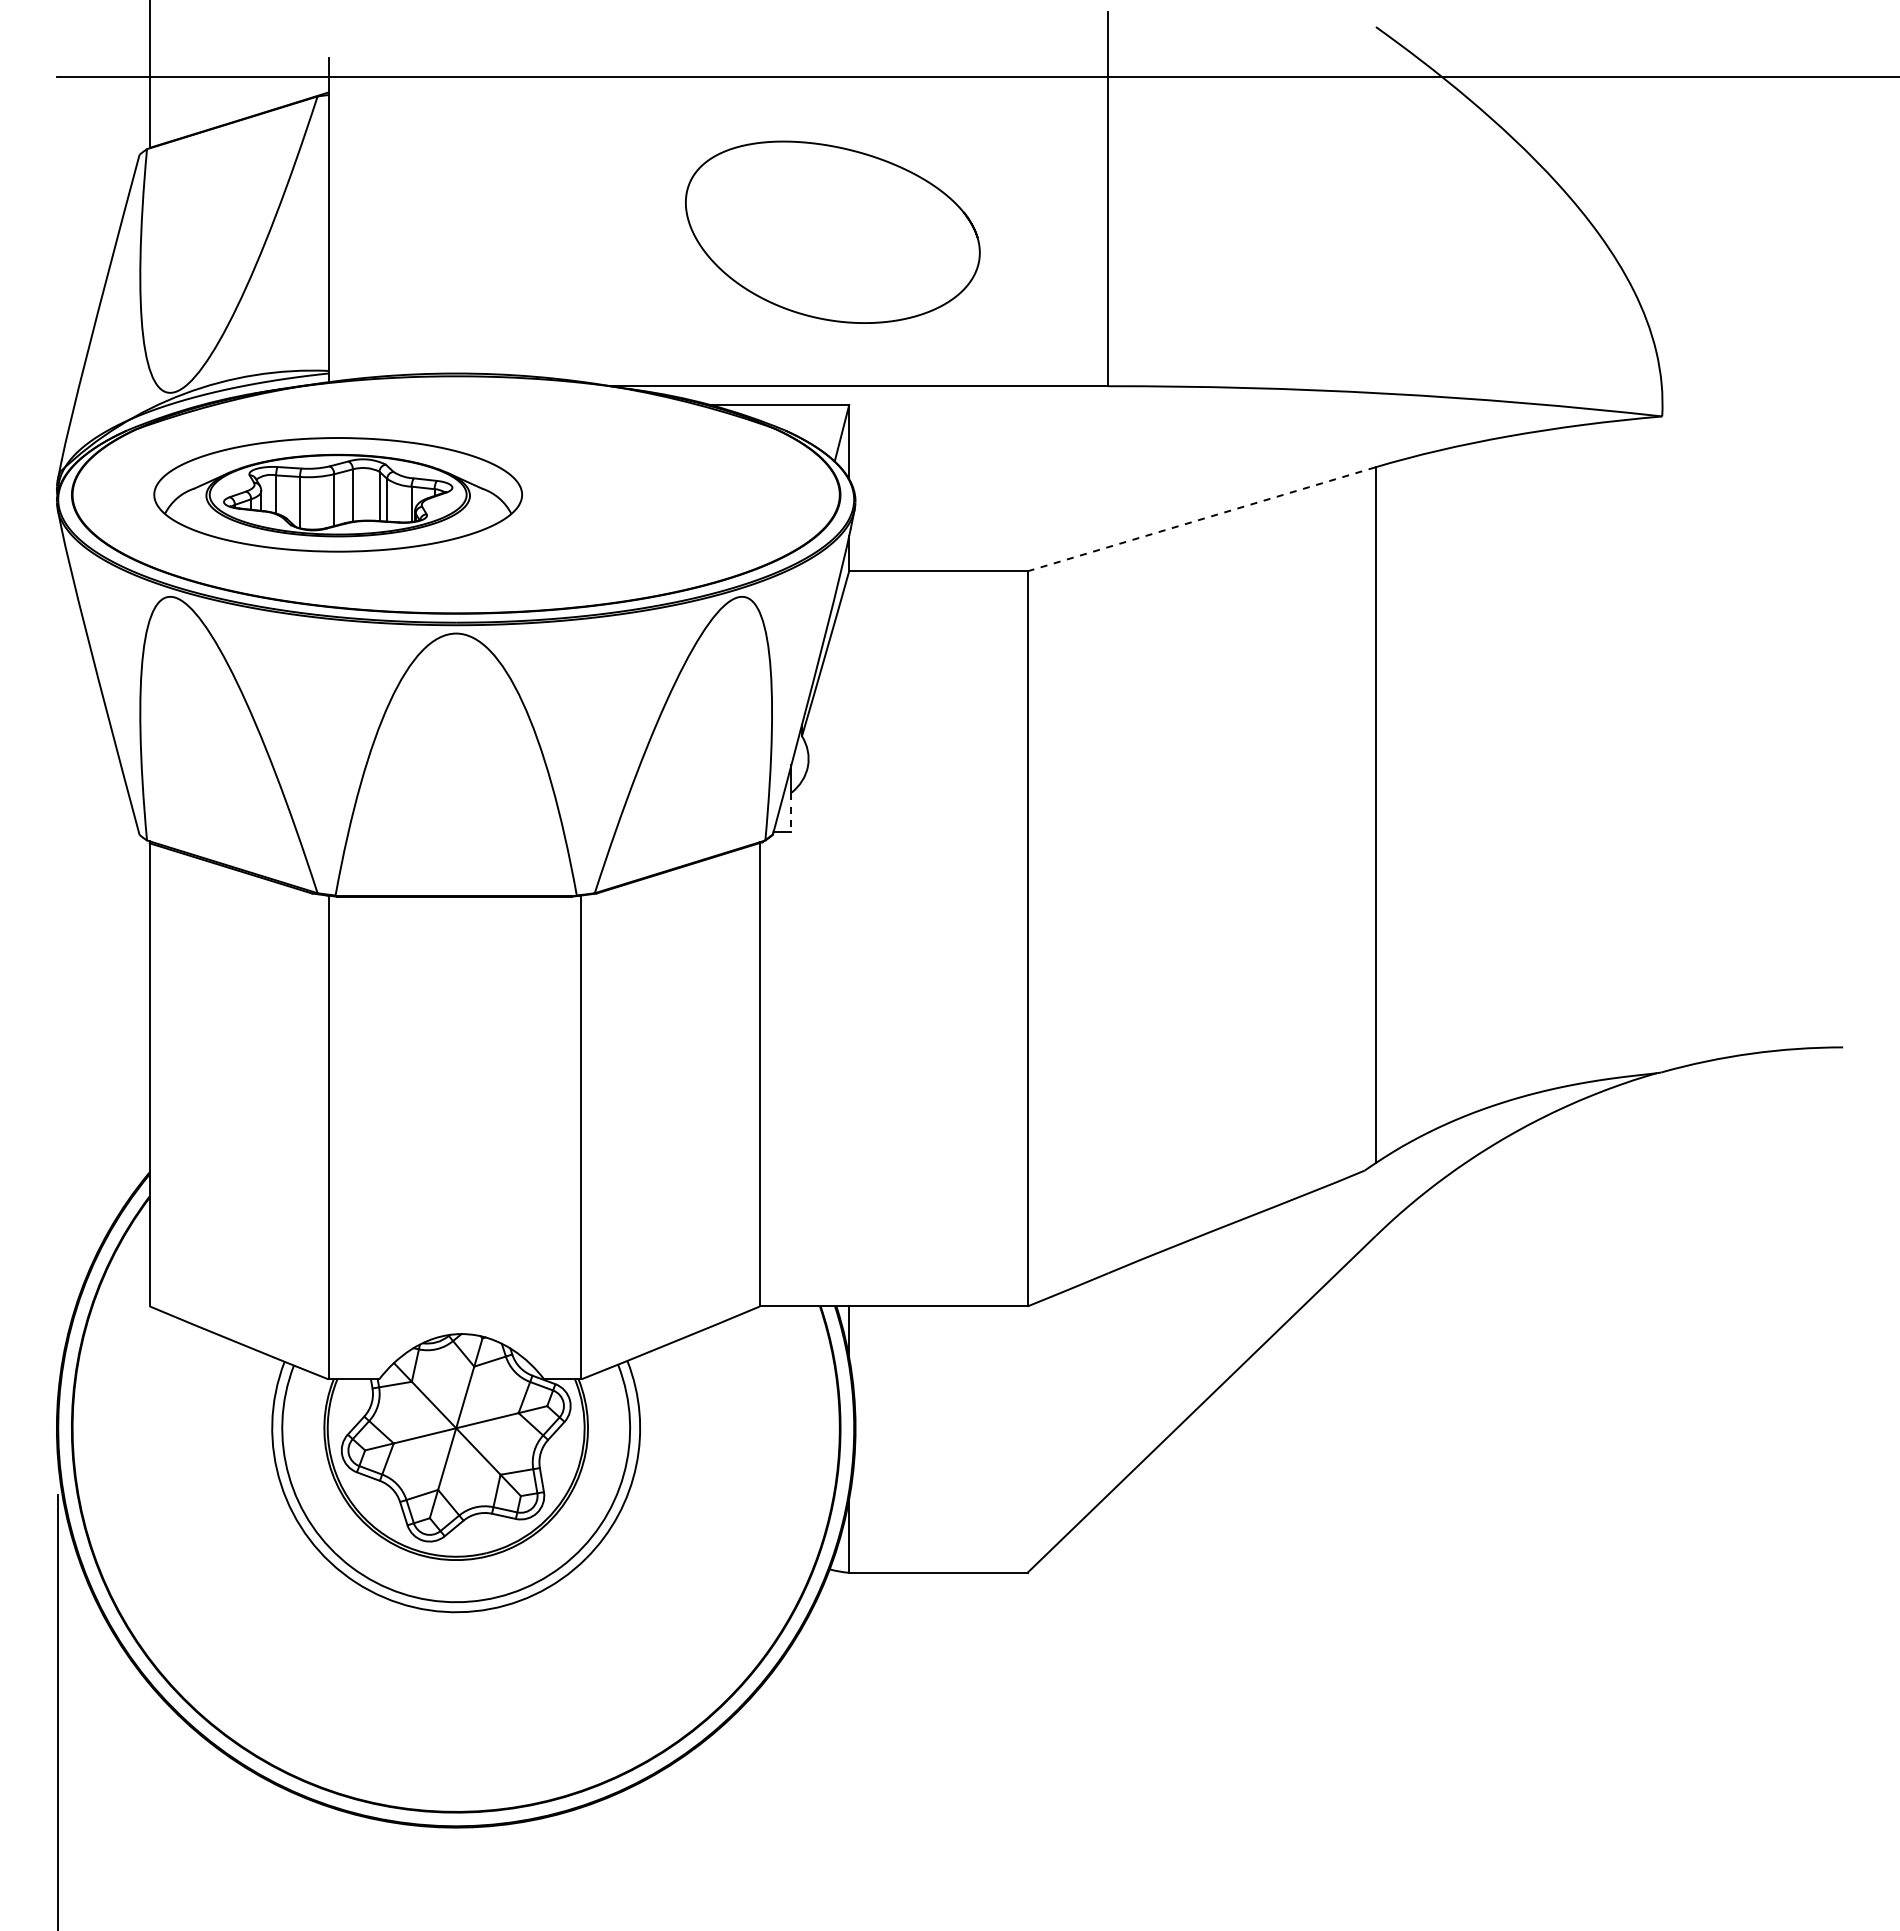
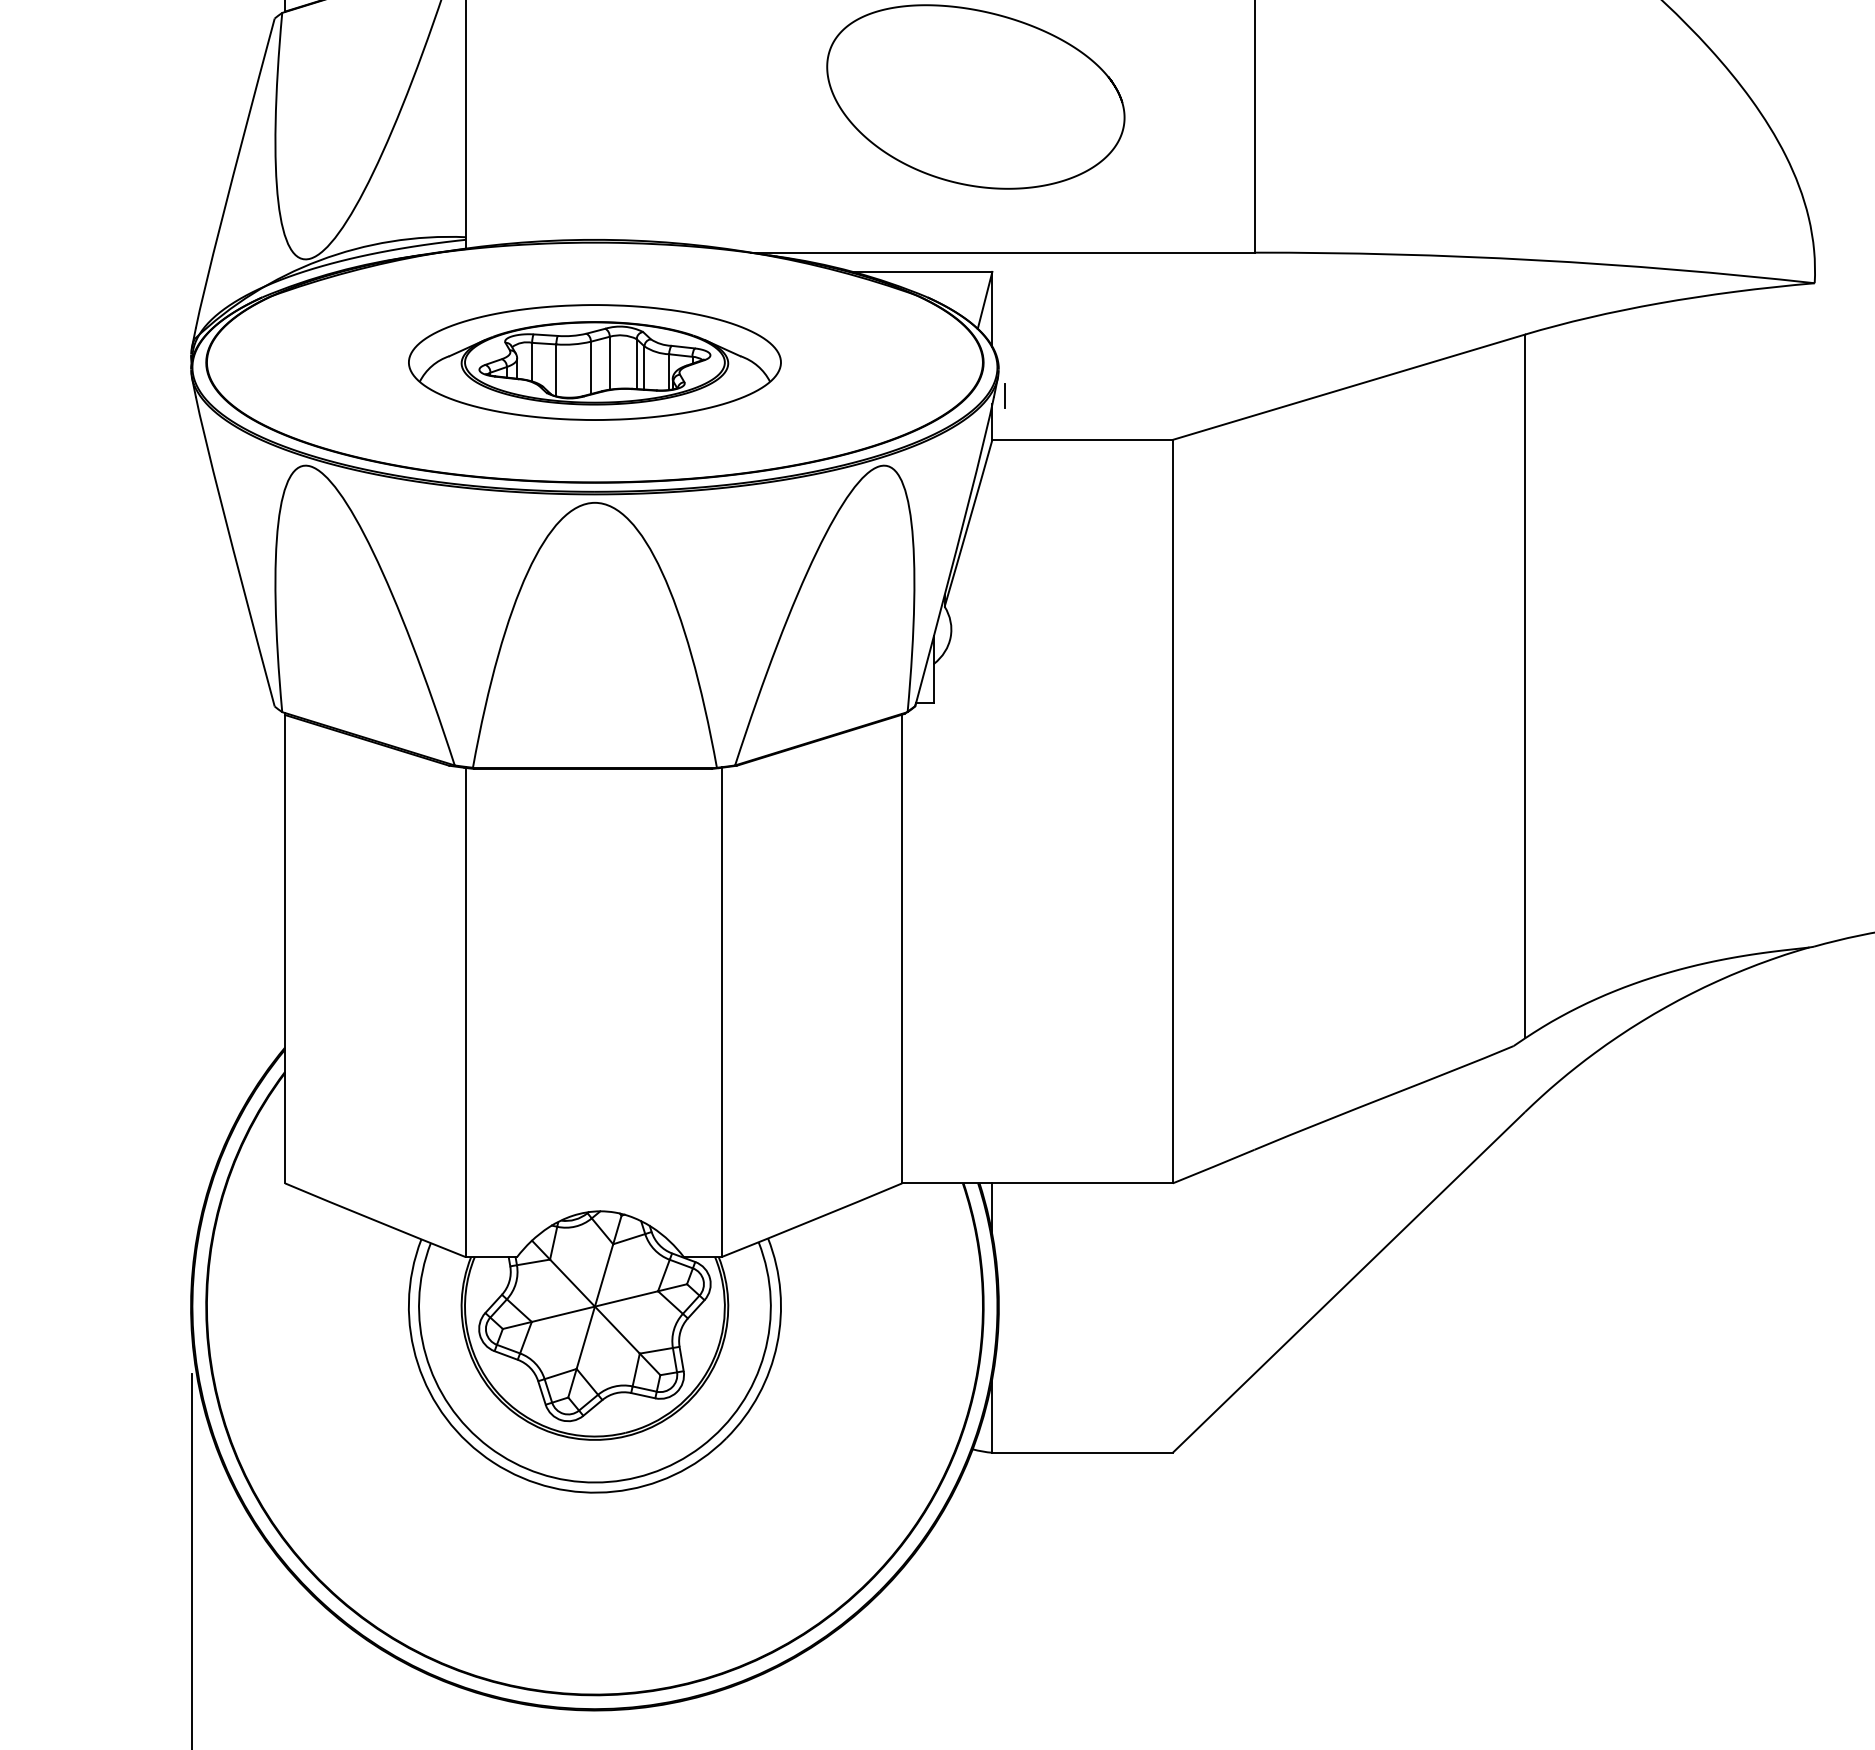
part: (337, 494) -> (594, 362), moved
line: (1201, 519) -> (1348, 387), dashed -> solid
line: (861, 527) -> (1004, 395), added
line: (791, 812) -> (934, 683), dashed -> solid

